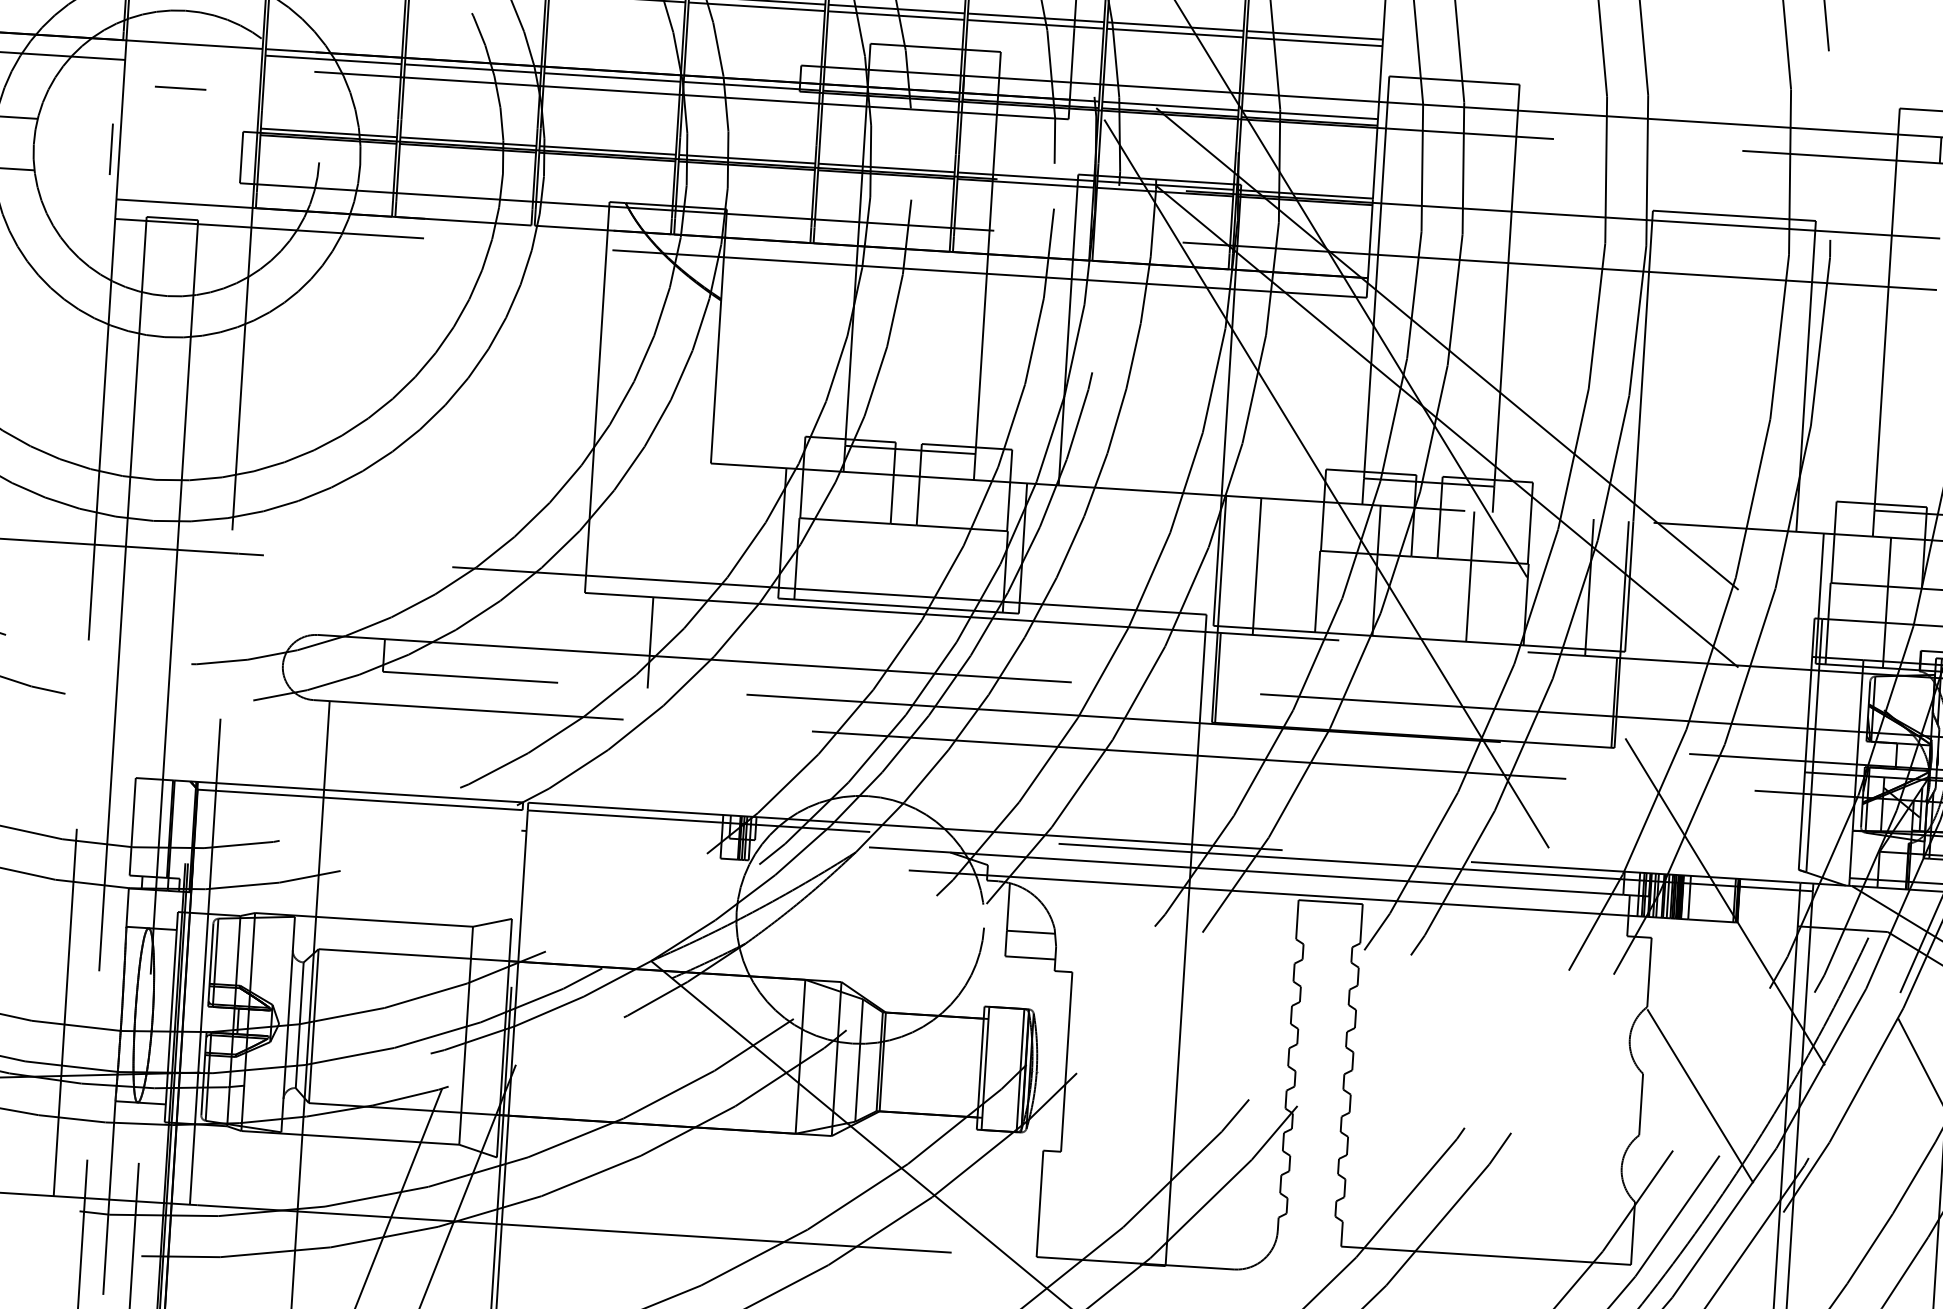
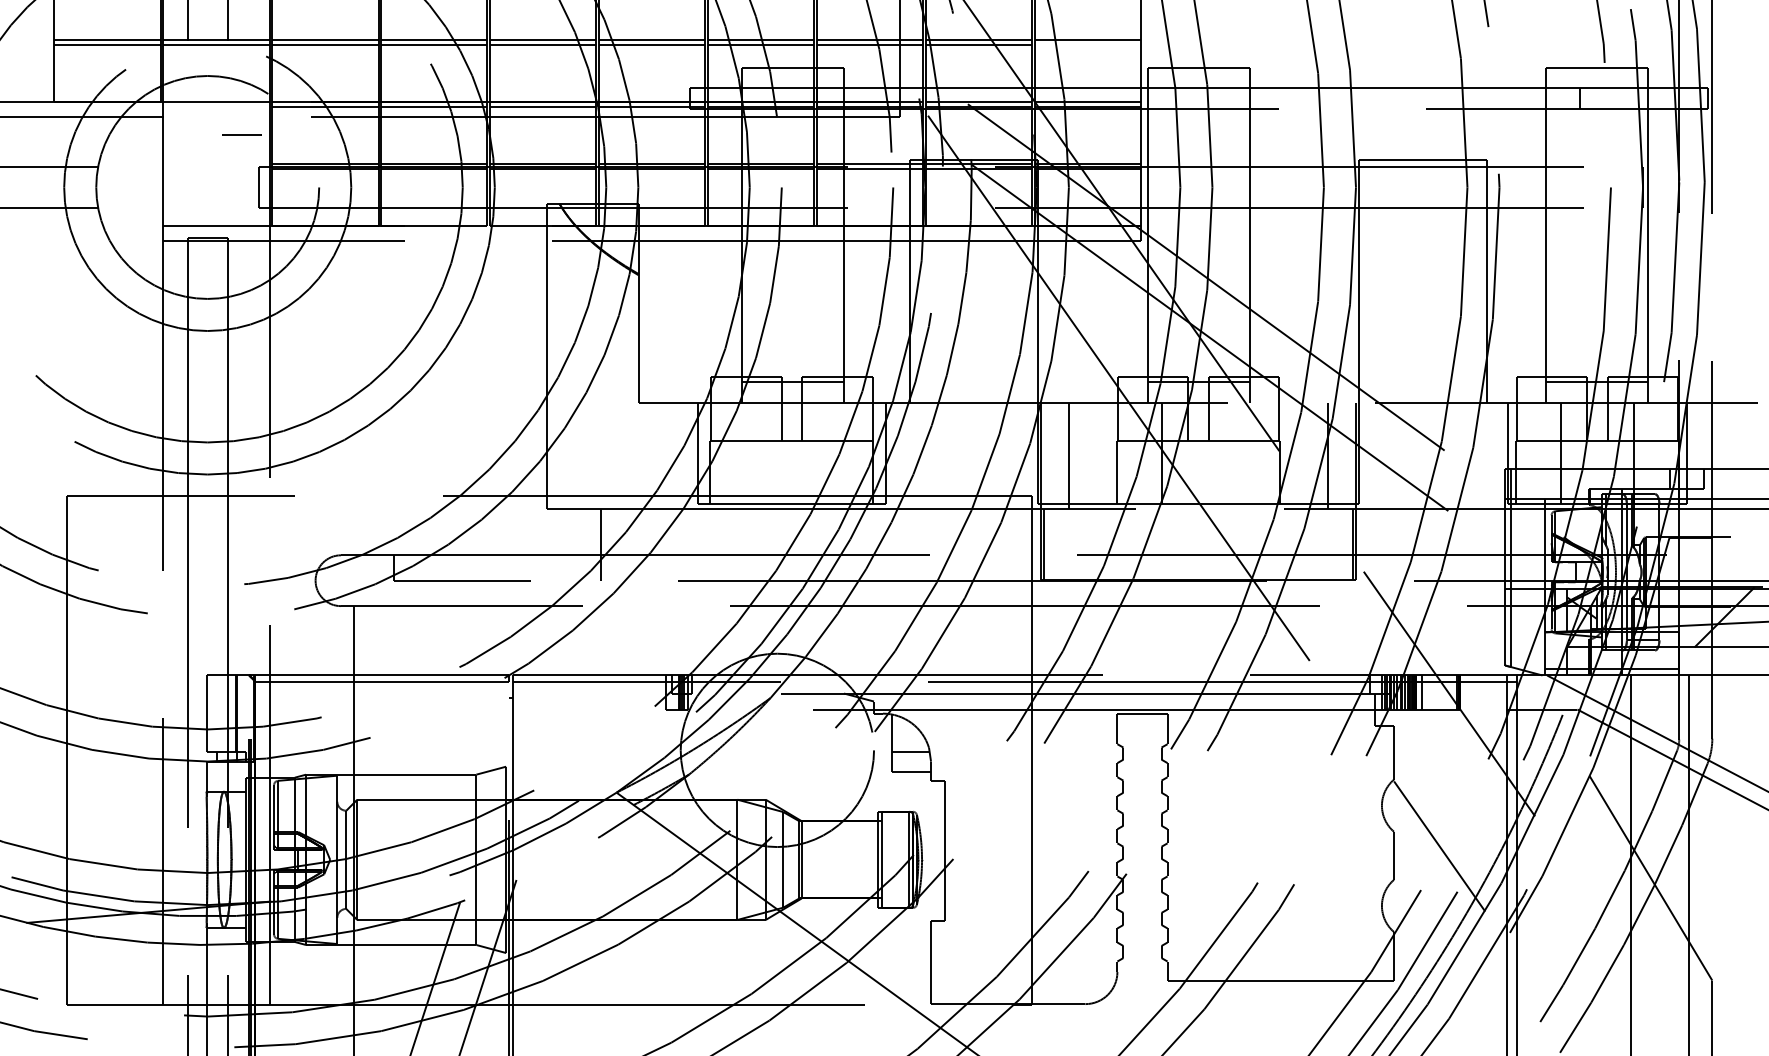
line: (1314, 41) -> (1087, 44), removed
line: (180, 88) -> (241, 134), moved
line: (110, 149) -> (156, 187), removed
line: (1470, 576) -> (1235, 453), removed

